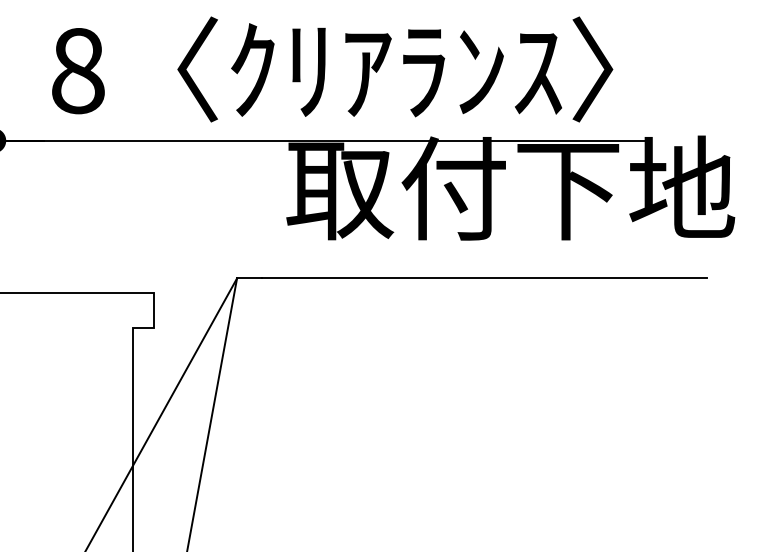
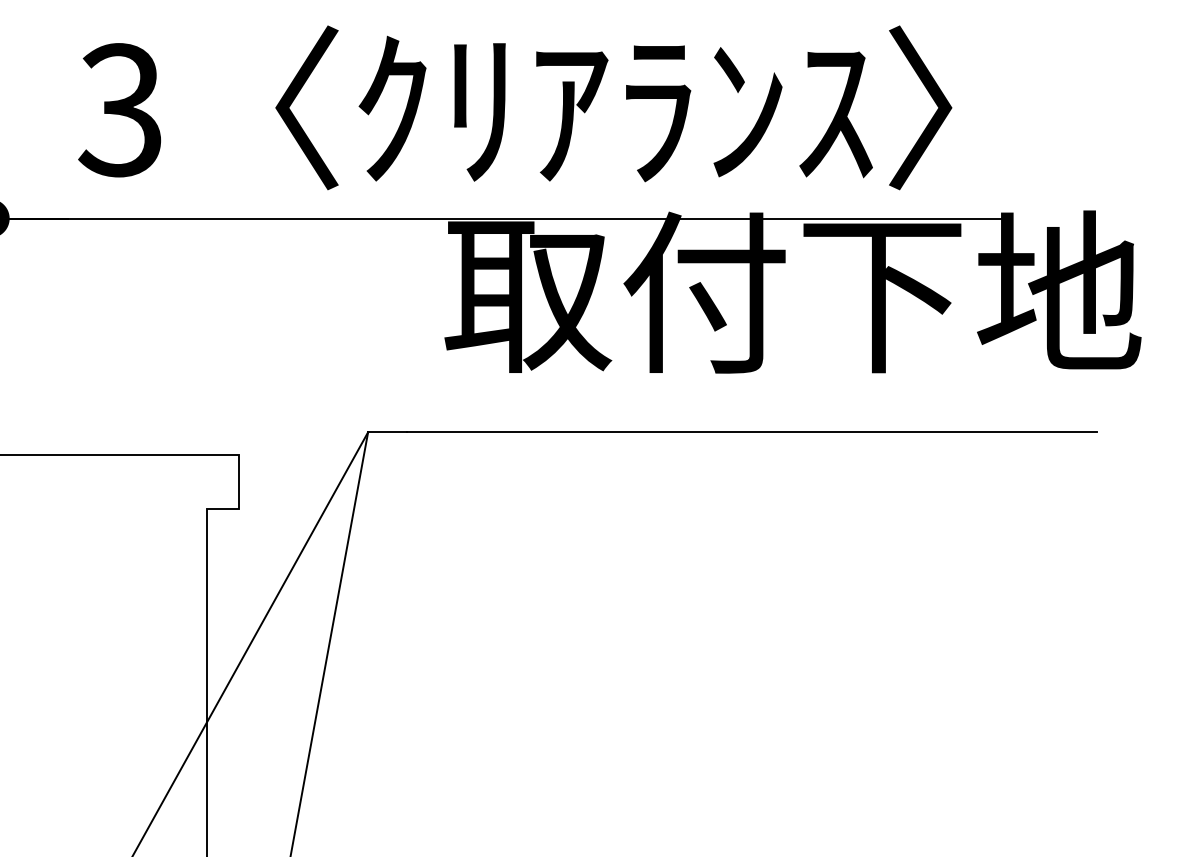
text: (77, 70) -> (120, 109), 8 -> 3

